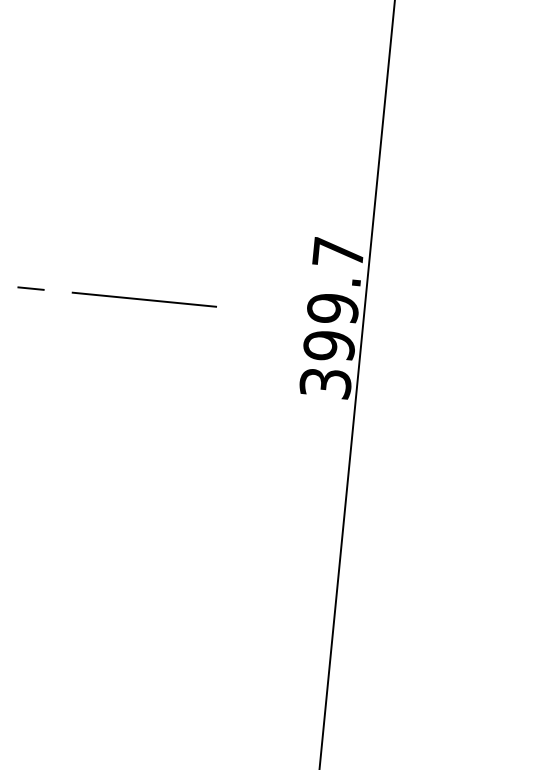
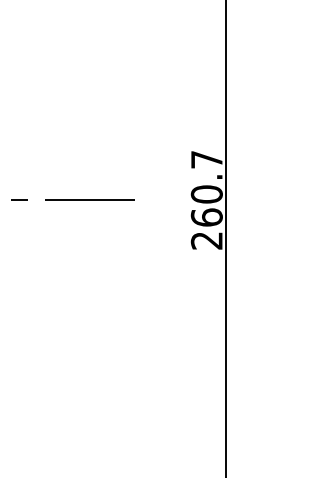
text: (328, 345) -> (206, 217), 399.7 -> 260.7

